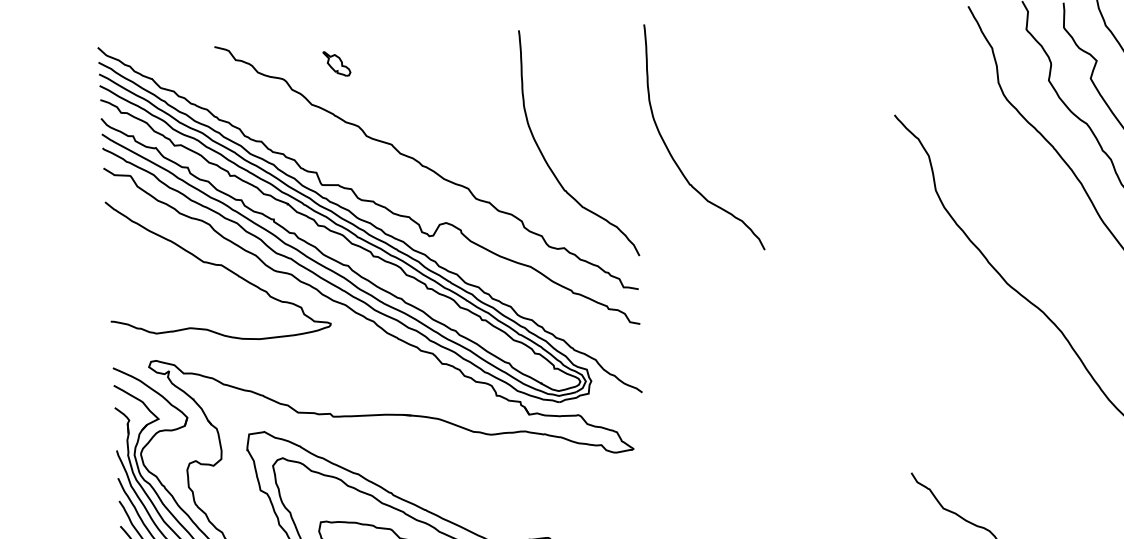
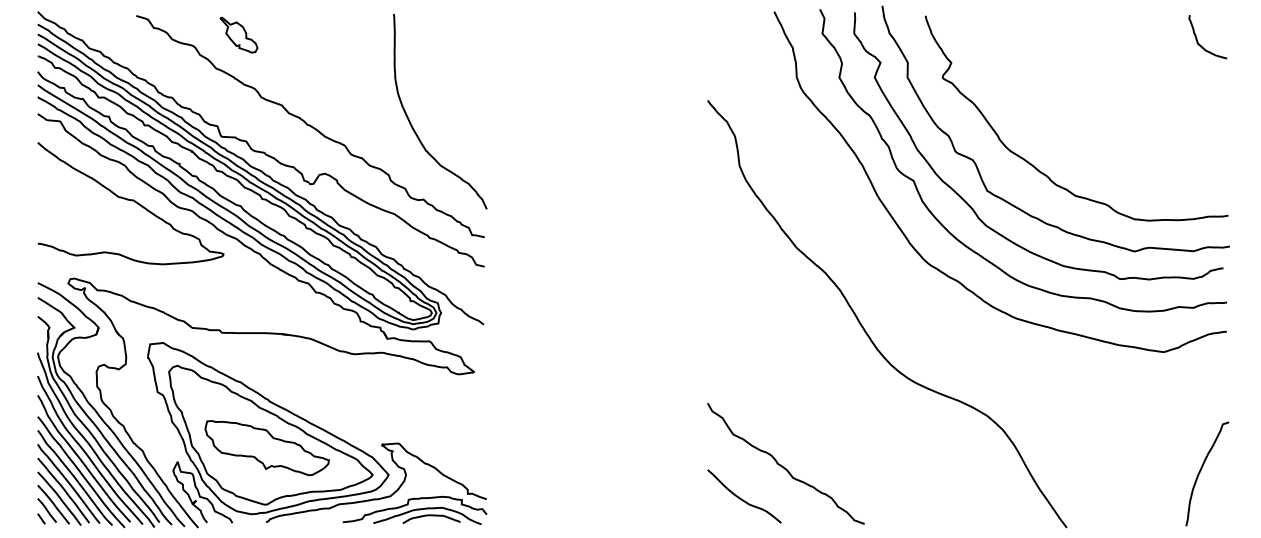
part: (336, 63) -> (238, 34), size x1.67
curve: (672, 155) -> (518, 125), removed

